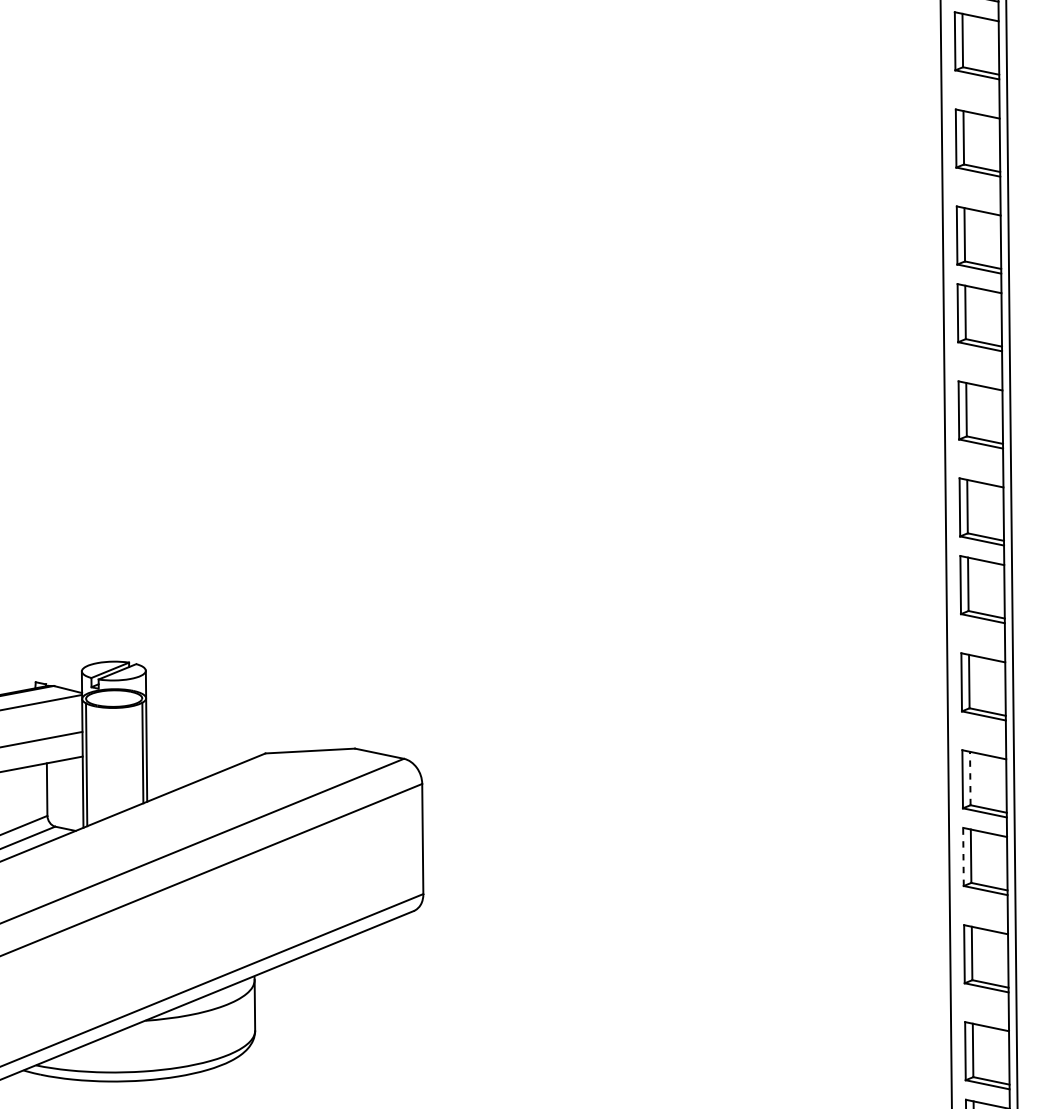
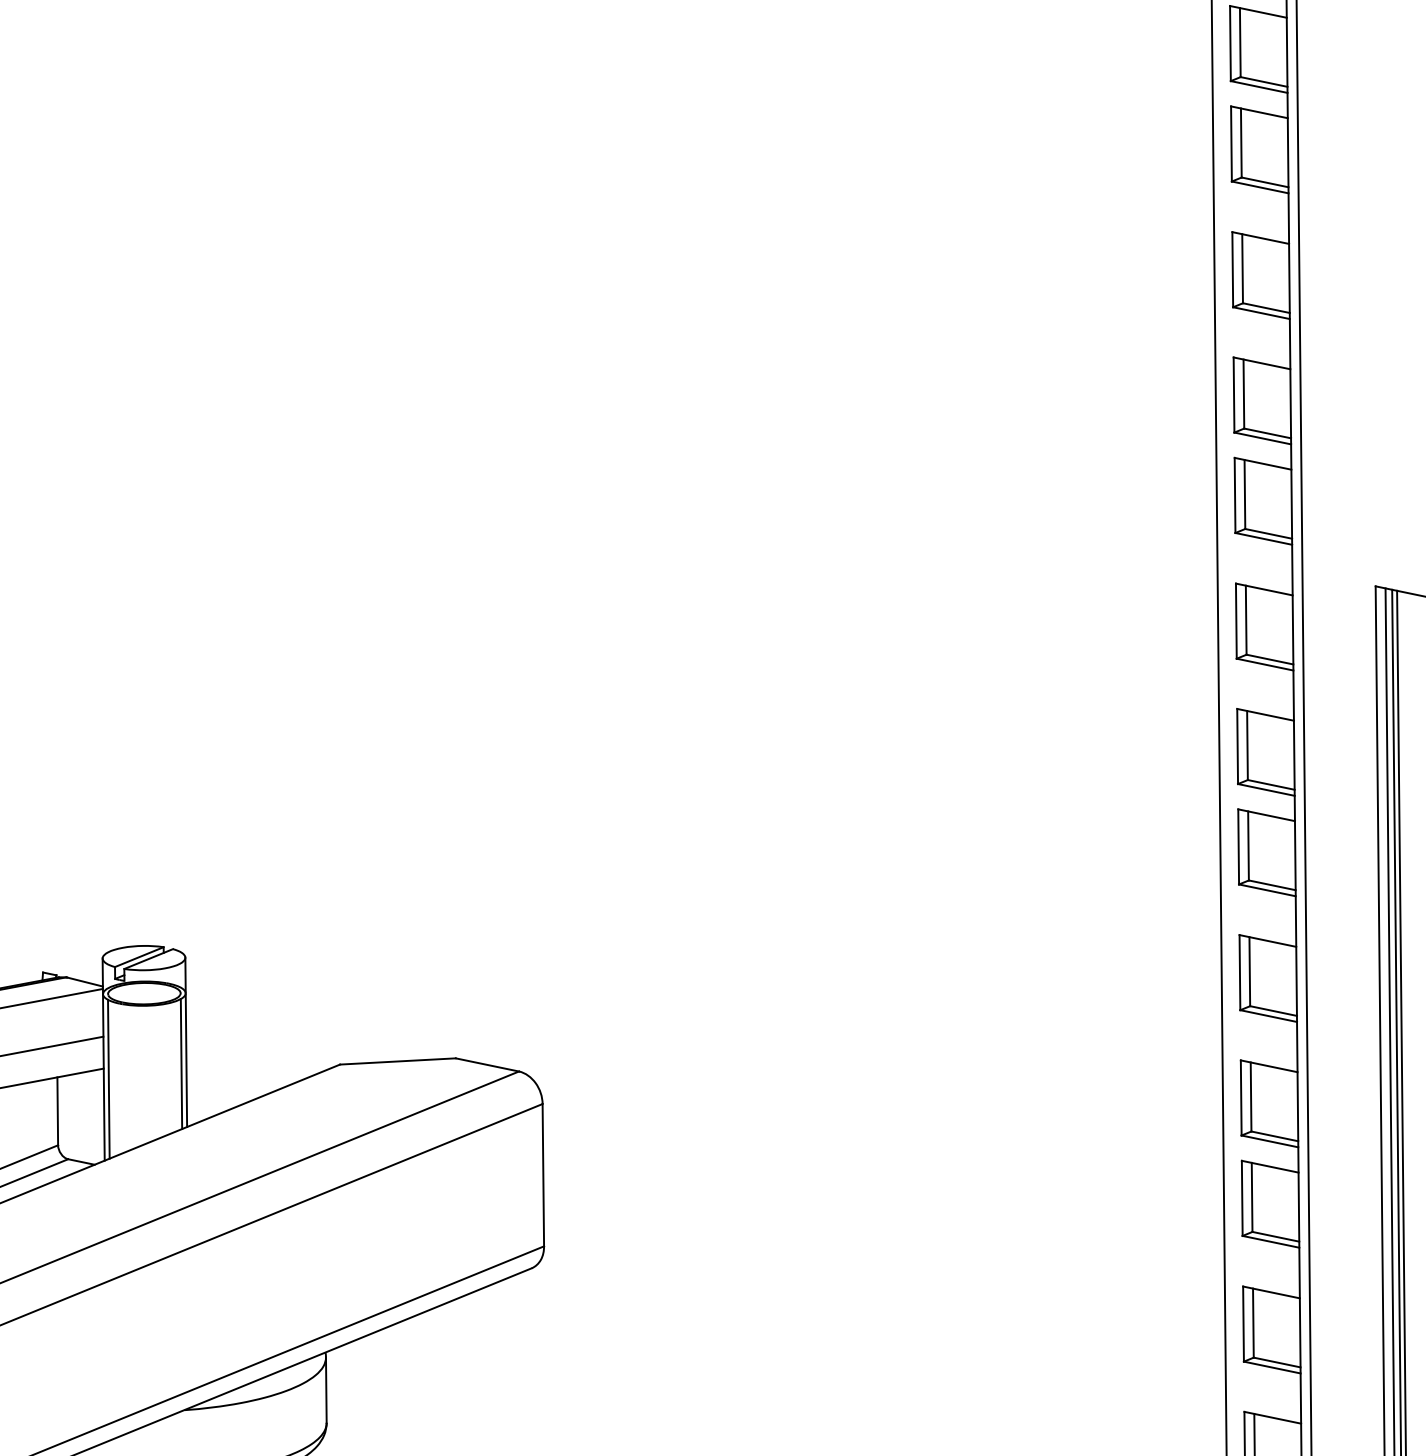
line: (970, 778) -> (1251, 1096), dashed -> solid
line: (963, 857) -> (1242, 1198), dashed -> solid

